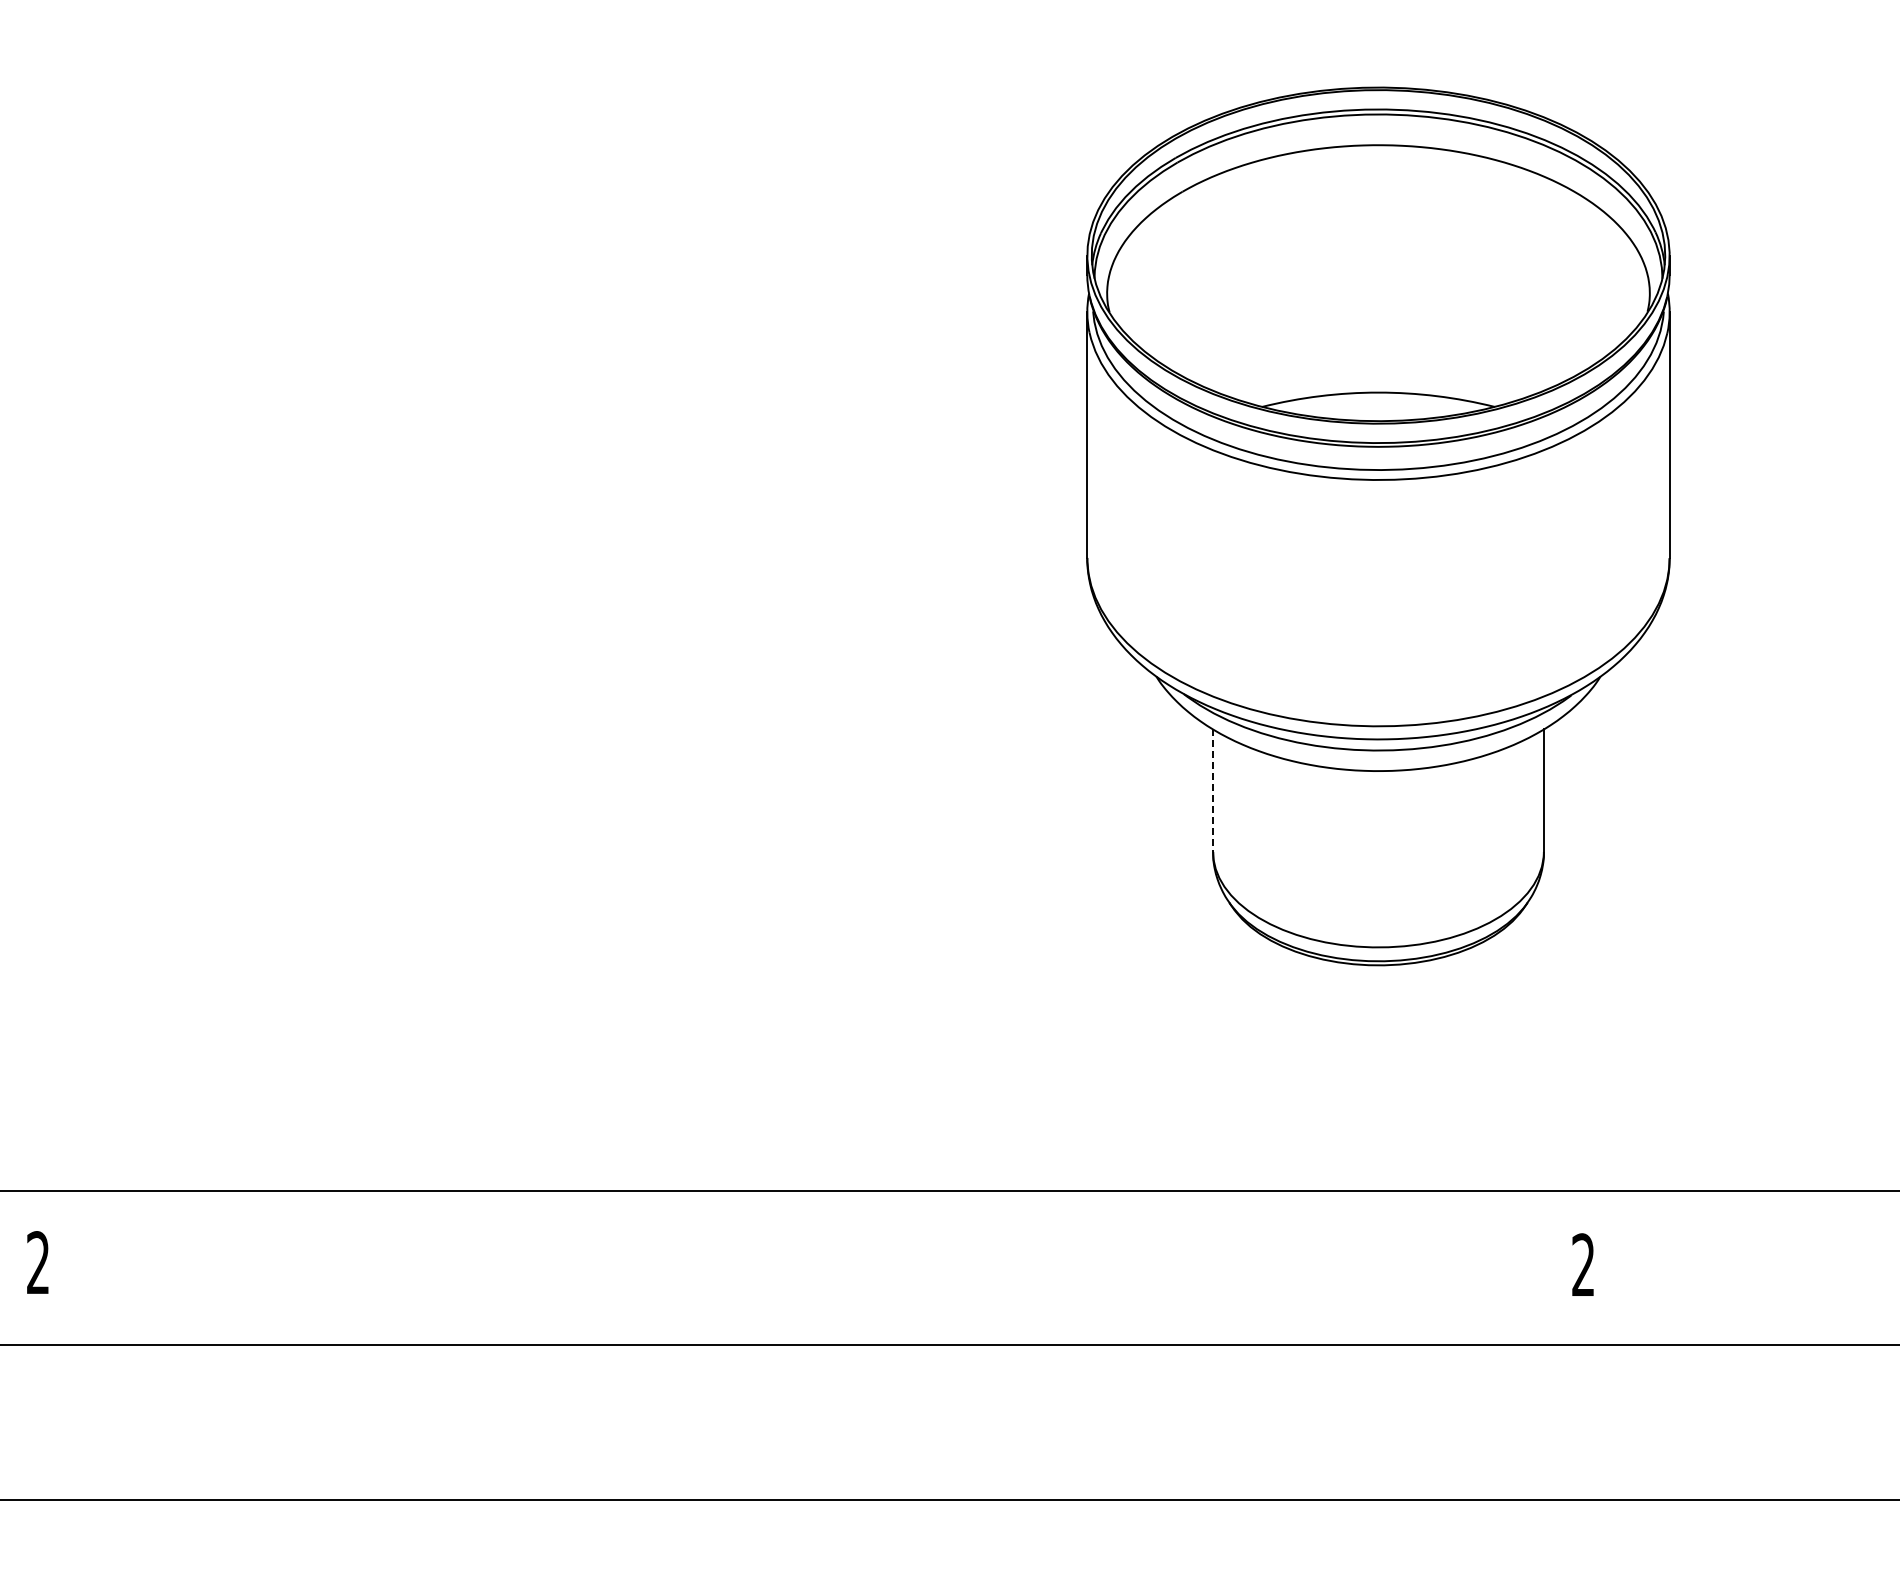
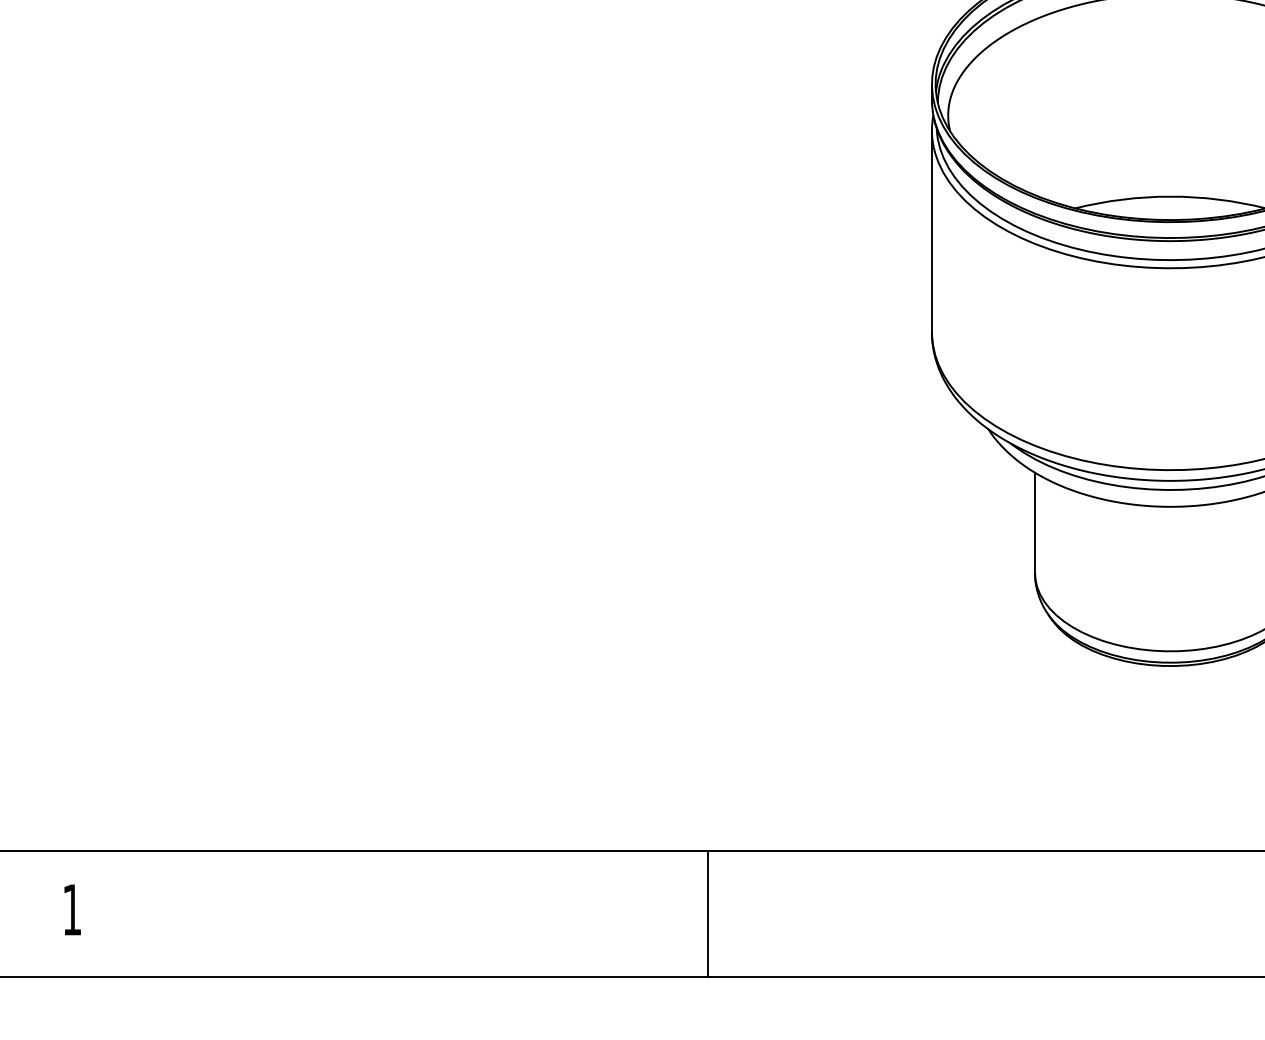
line: (1213, 791) -> (1035, 523), dashed -> solid
text: (37, 1262) -> (71, 909), 2 -> 1
line: (813, 1267) -> (707, 913), added

